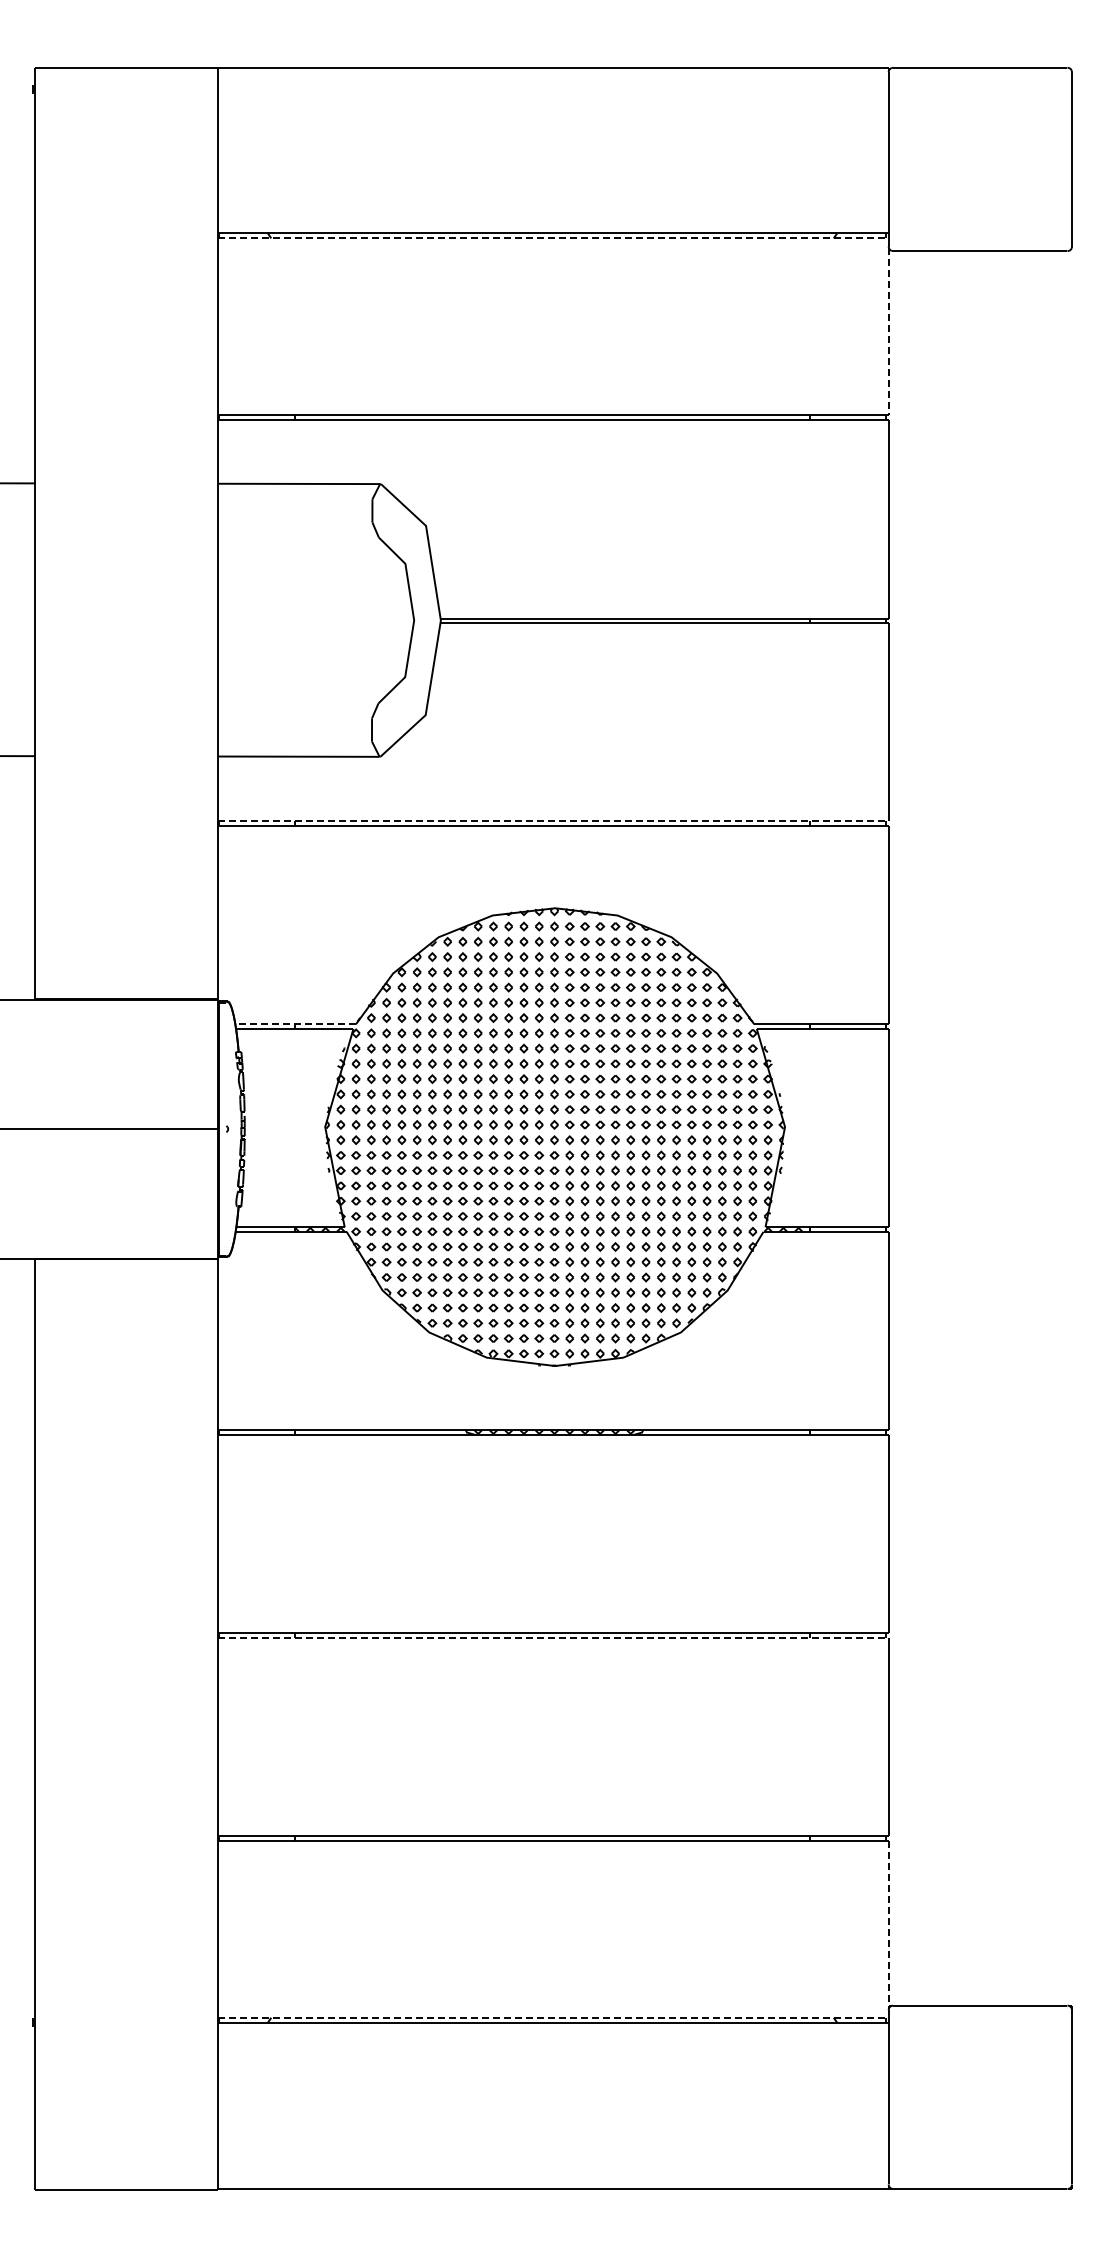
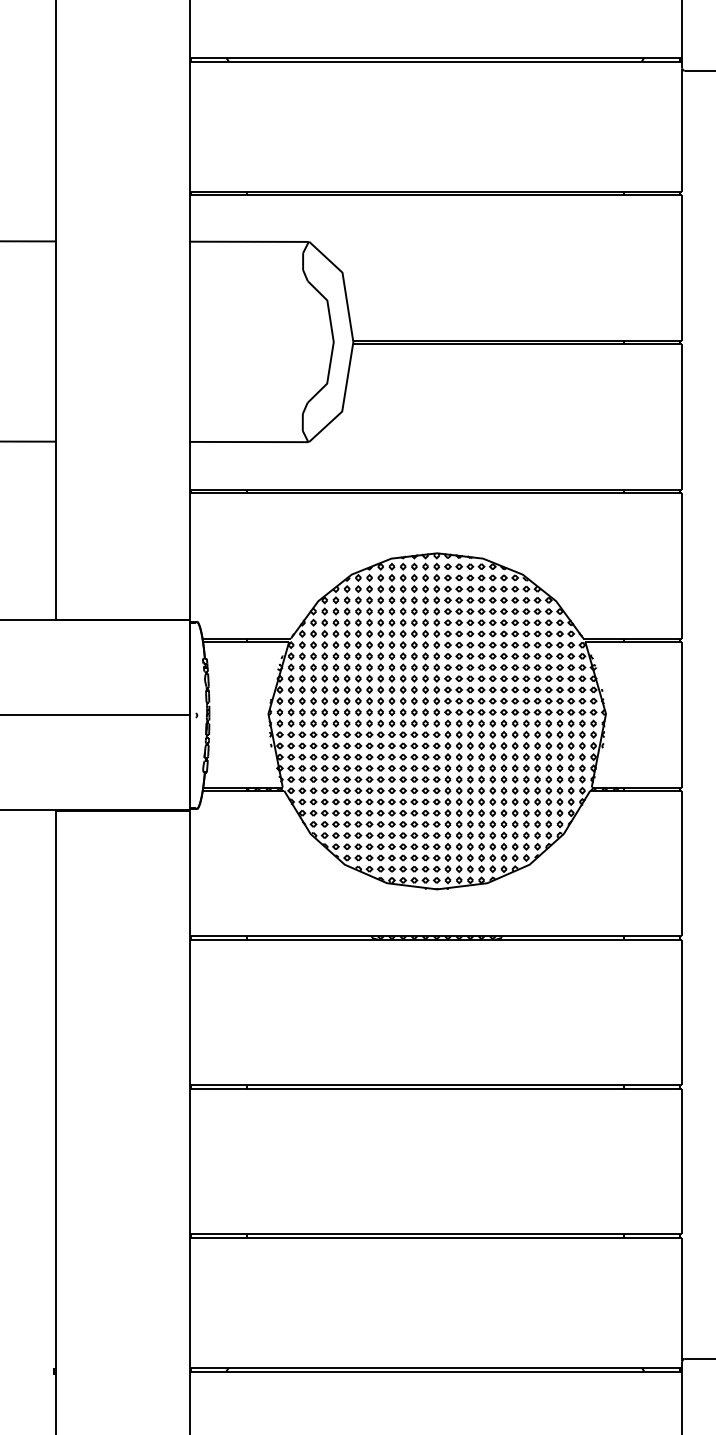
line: (553, 238) -> (436, 61), dashed -> solid
line: (888, 331) -> (681, 129), dashed -> solid
line: (554, 821) -> (436, 489), dashed -> solid
line: (295, 1024) -> (246, 638), dashed -> solid
line: (554, 1637) -> (436, 1088), dashed -> solid
line: (888, 1923) -> (681, 1298), dashed -> solid
line: (553, 2017) -> (436, 1367), dashed -> solid

